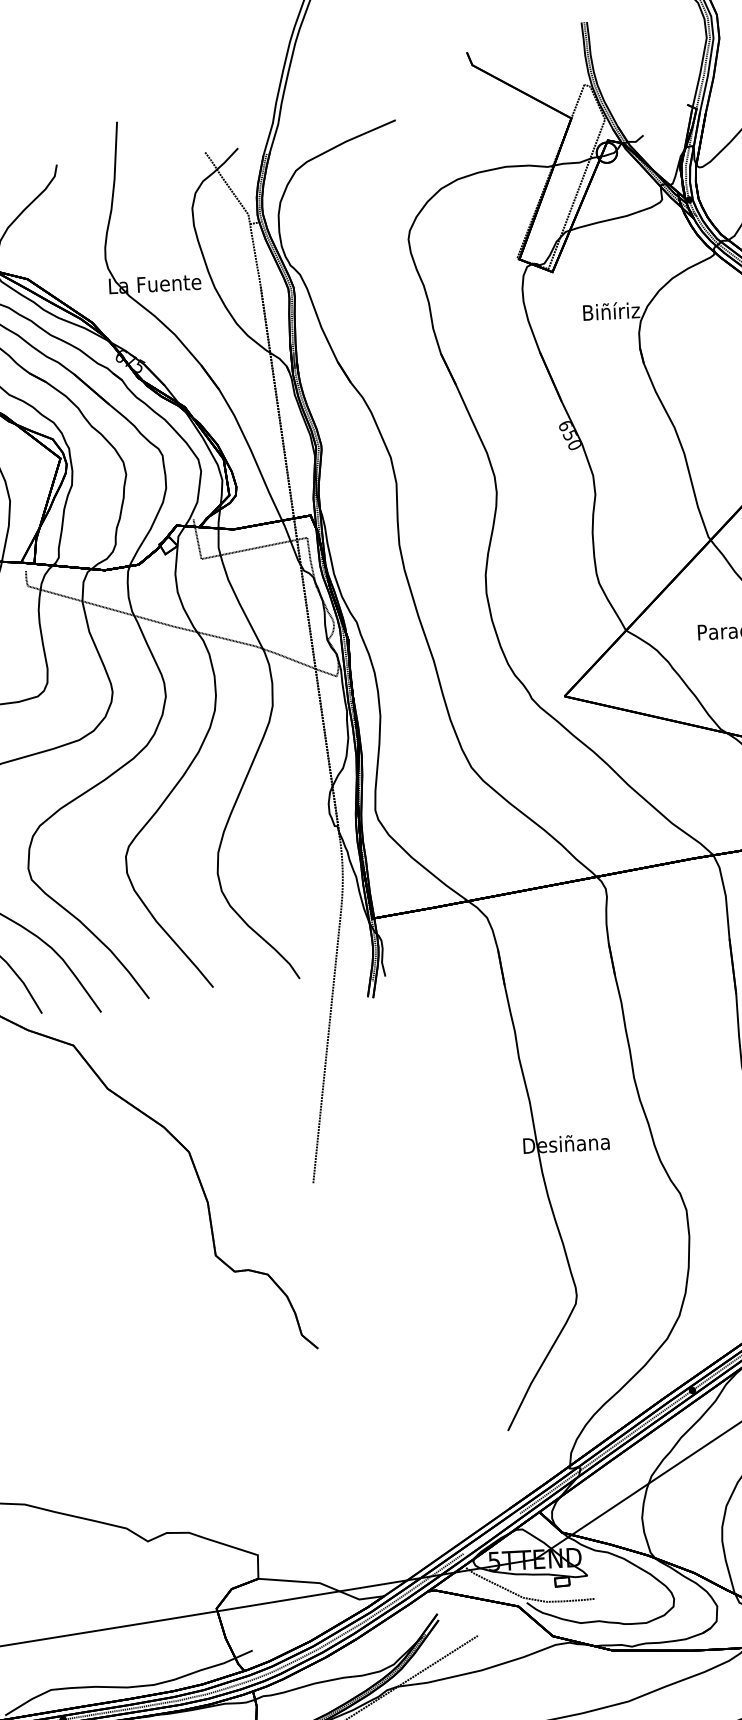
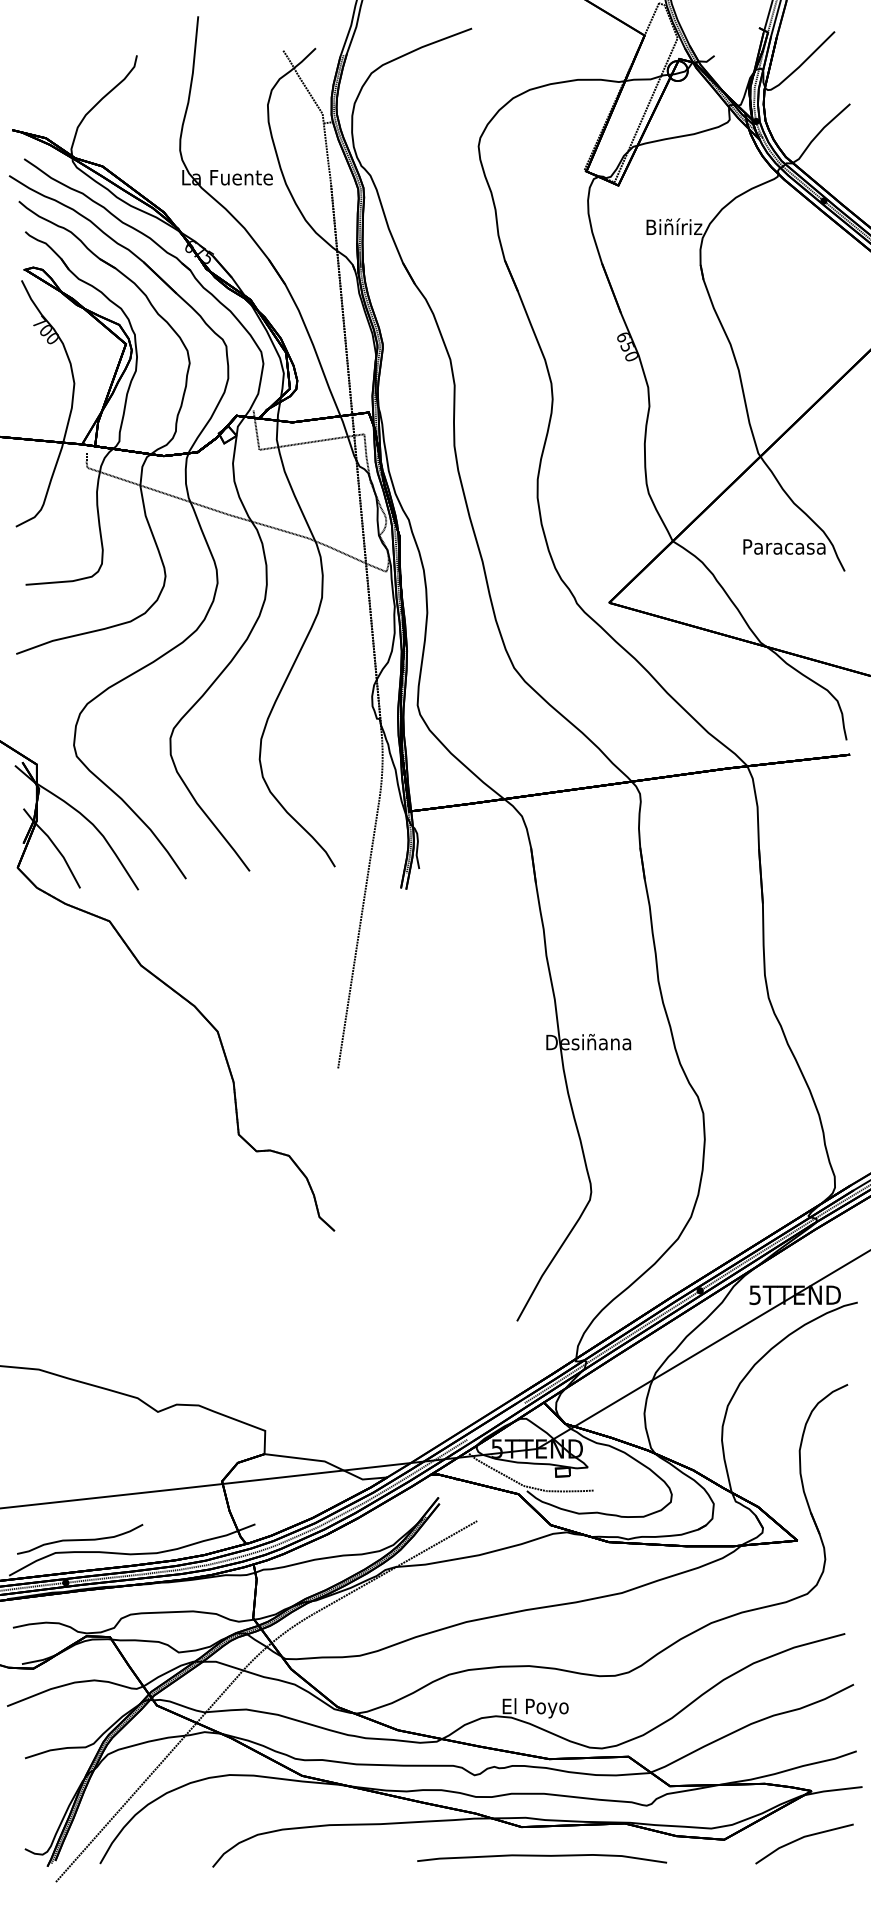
curve: (75, 1674) -> (80, 1539), added

